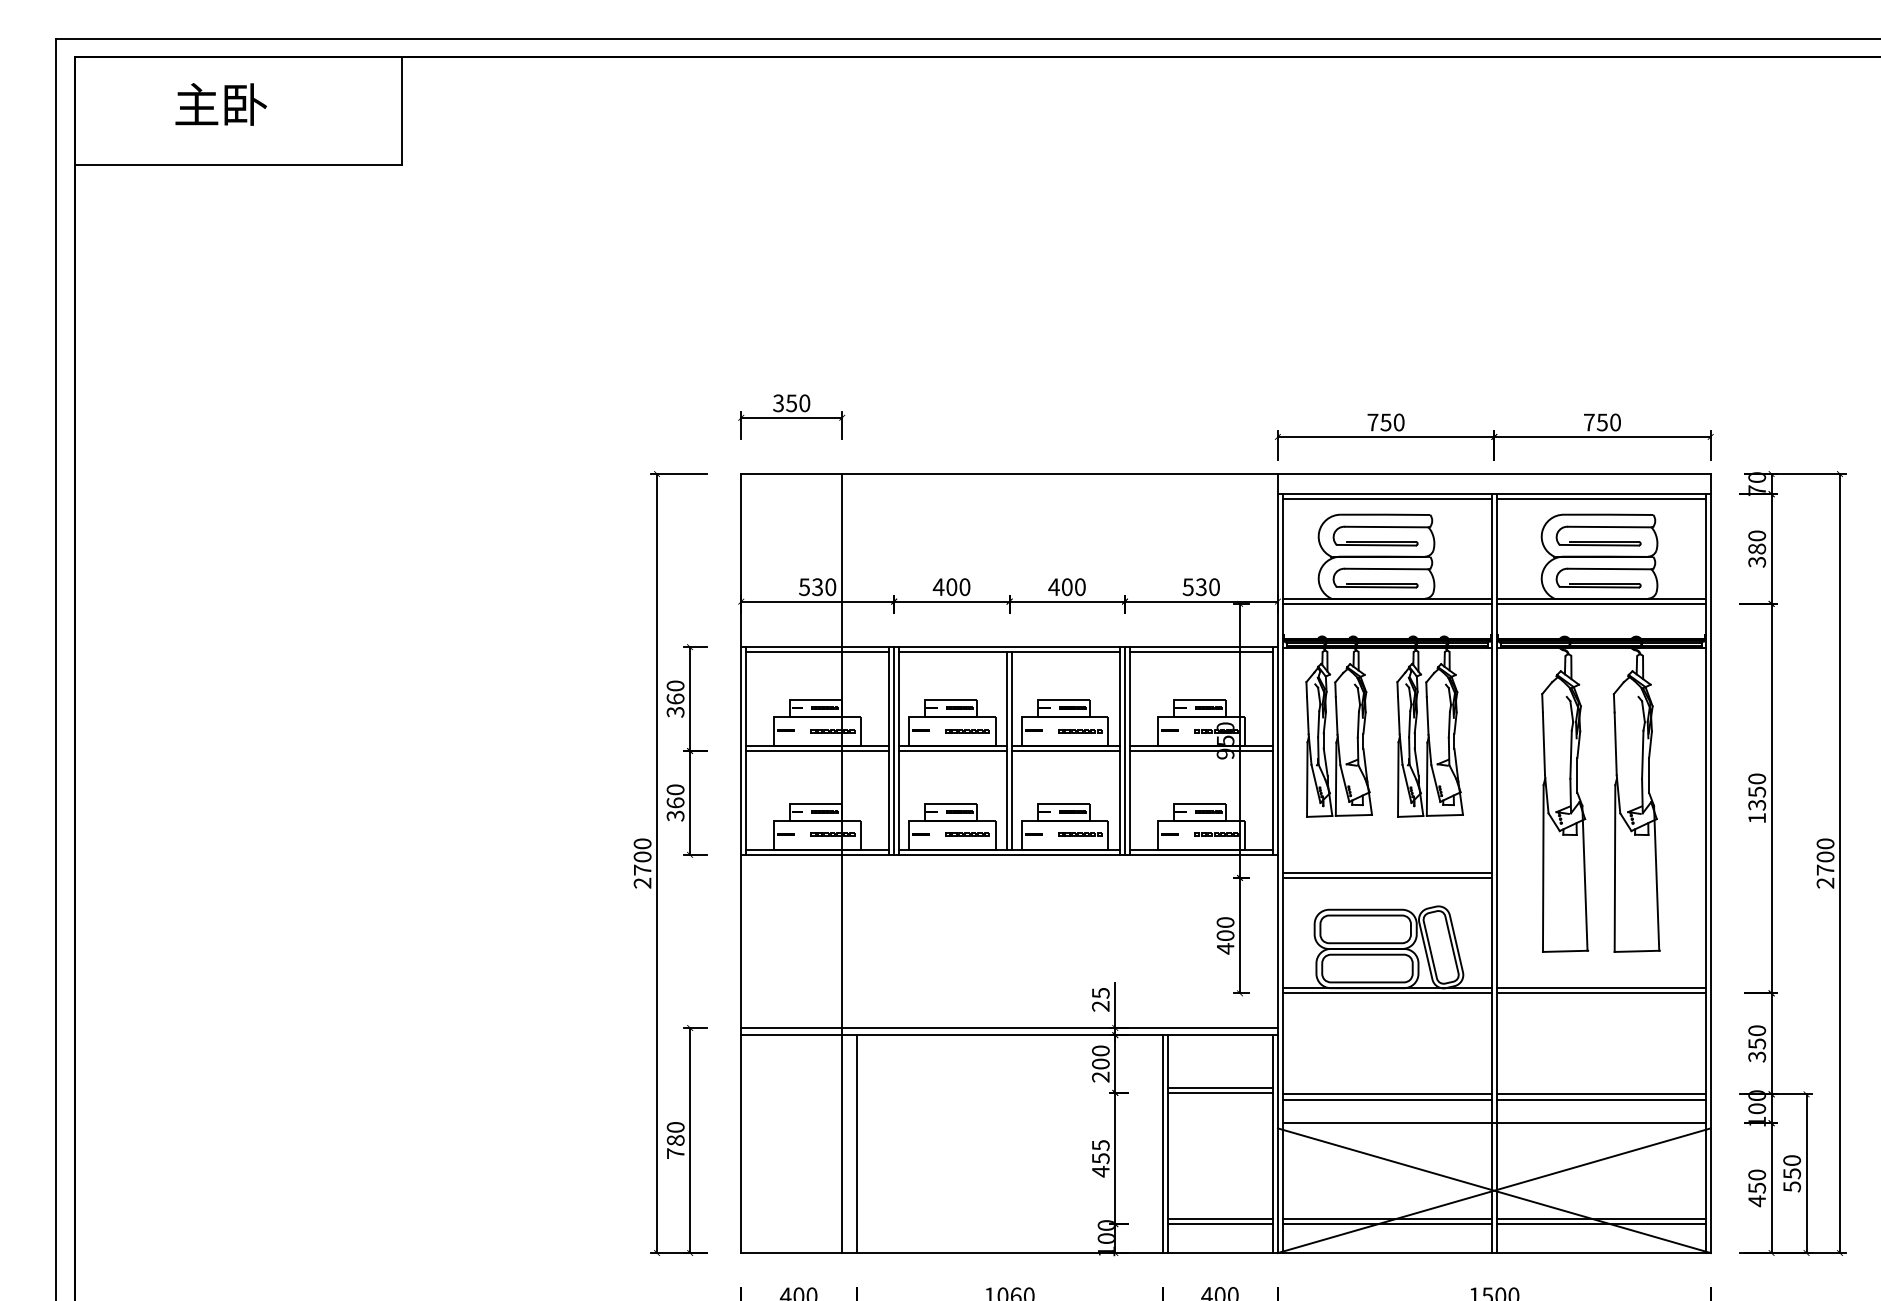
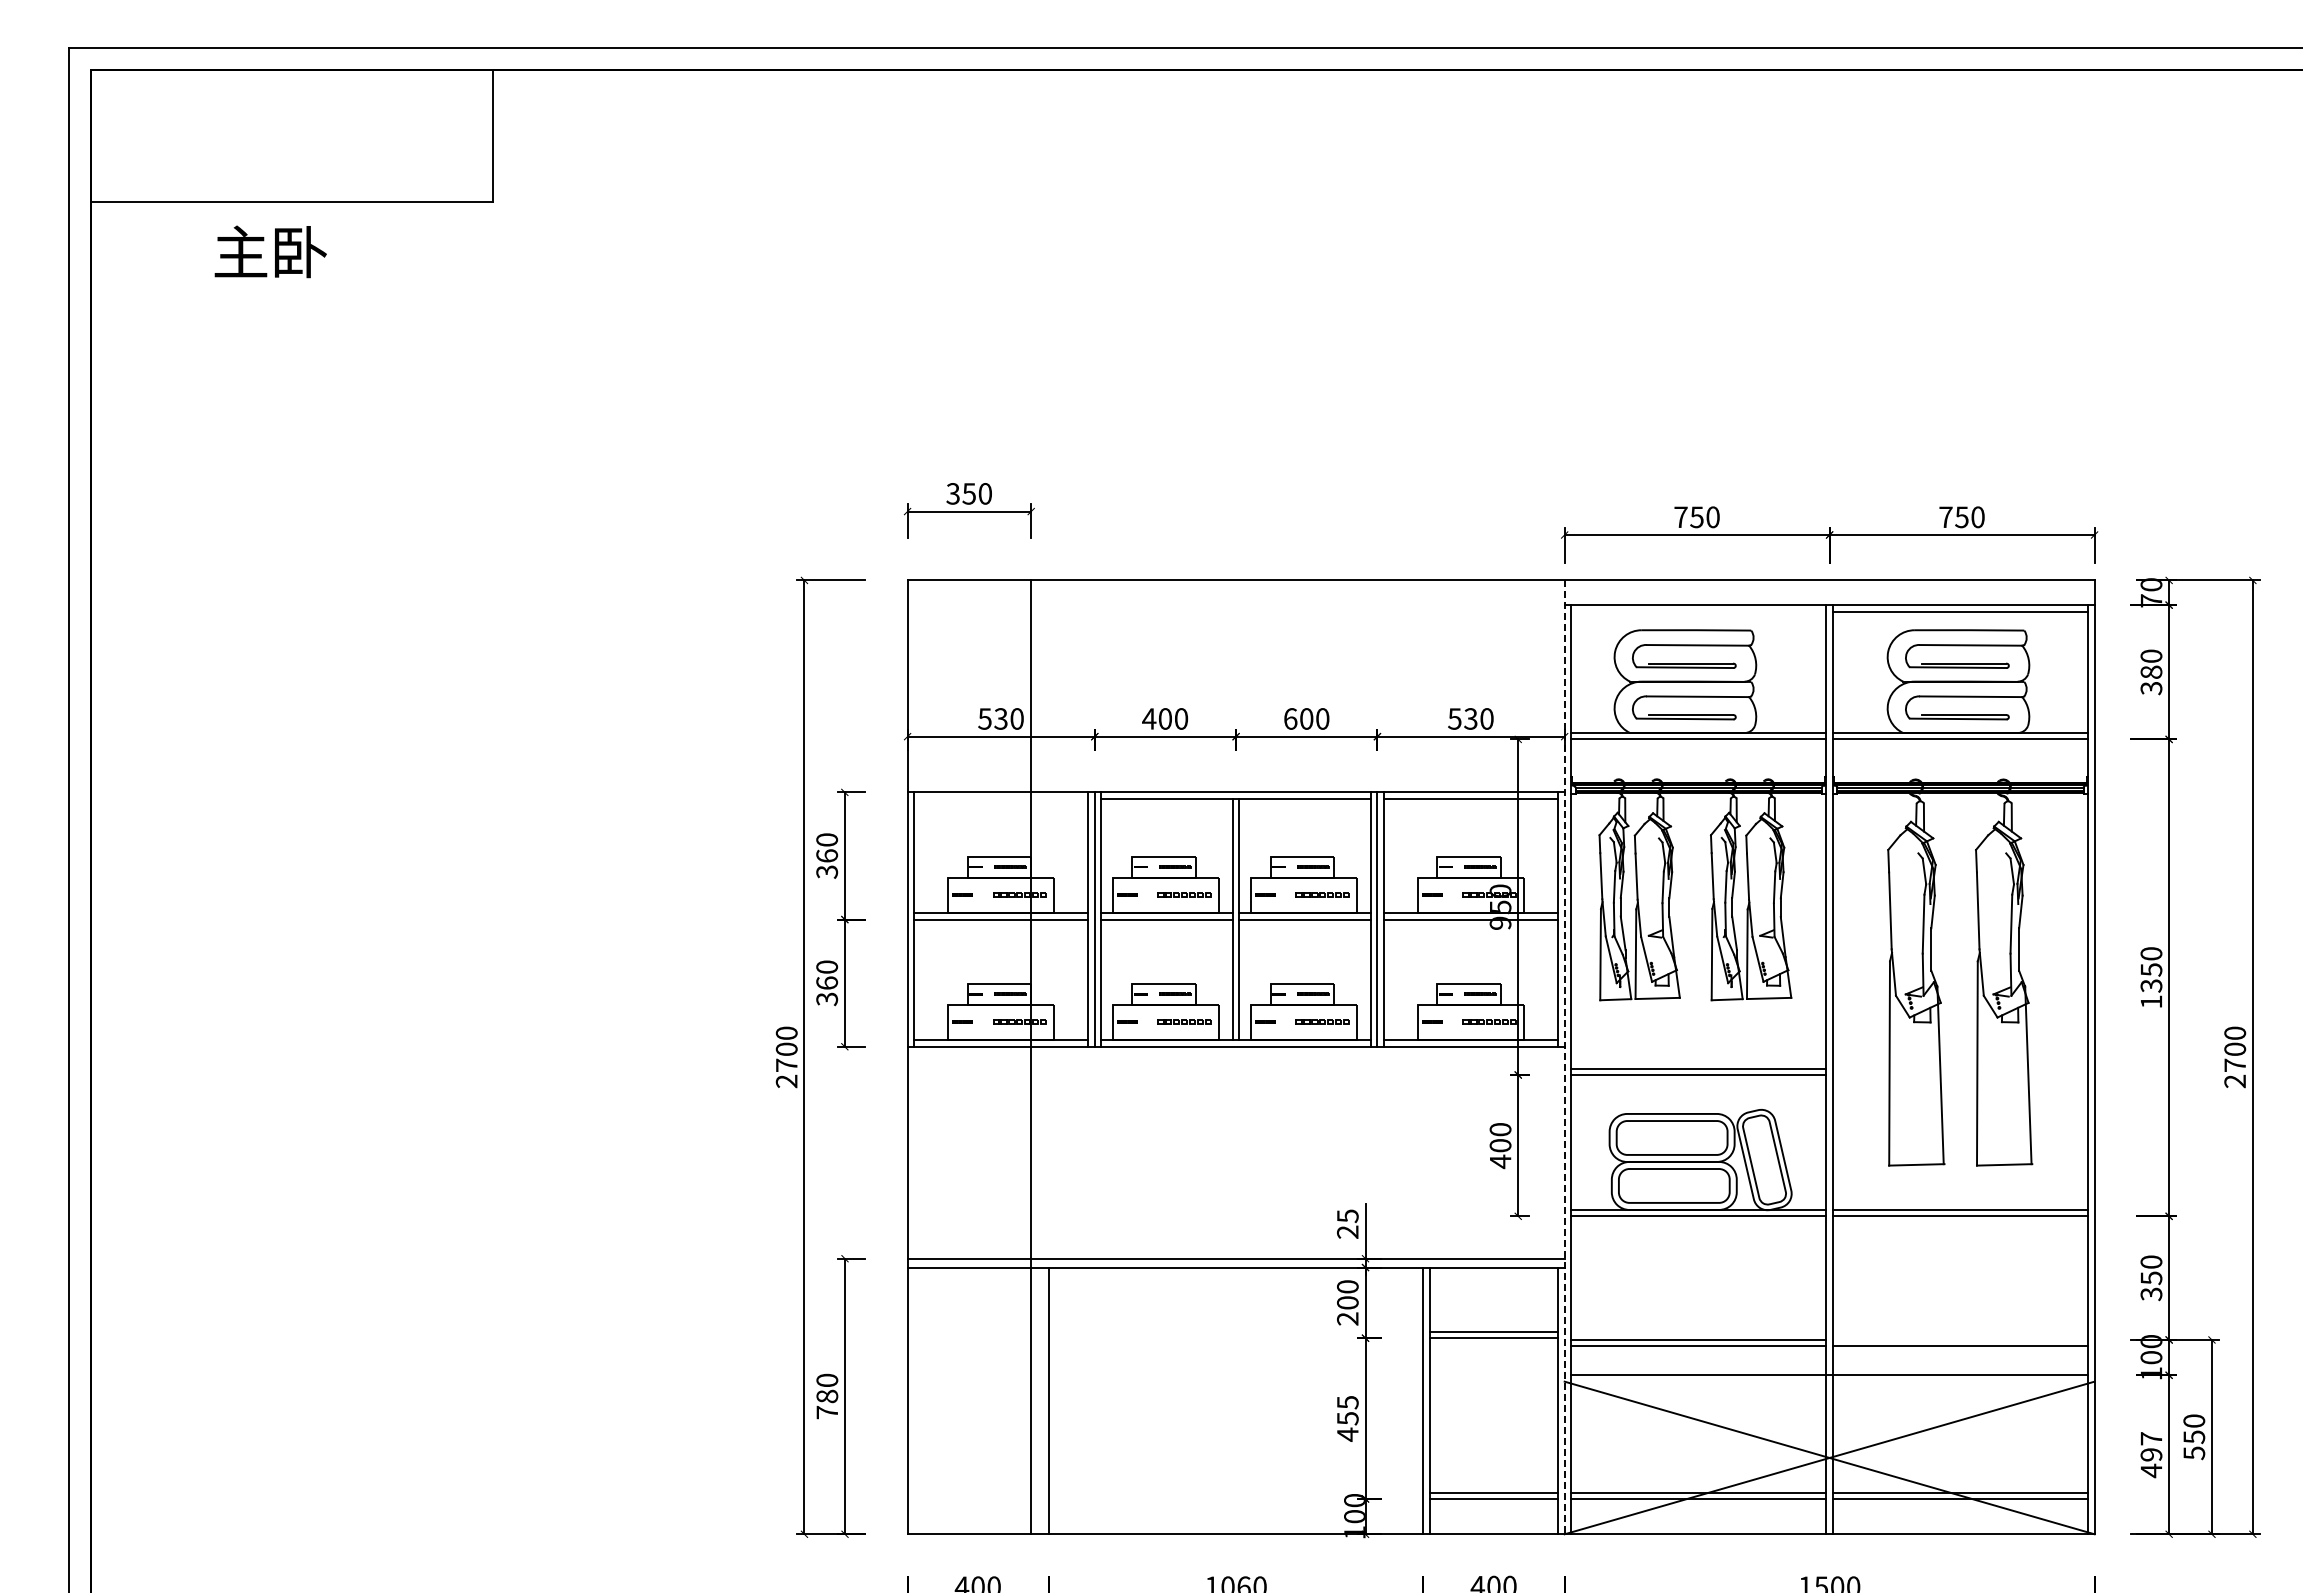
text: (220, 104) -> (270, 251), moved
line: (1387, 499) -> (1698, 611), removed
text: (1054, 586) -> (1290, 718), 400 -> 600
line: (817, 652) -> (1000, 798), removed
line: (1277, 863) -> (1564, 1057), solid -> dashed
line: (1601, 1093) -> (1960, 1339), removed
text: (1757, 1181) -> (2151, 1446), 450 -> 497

